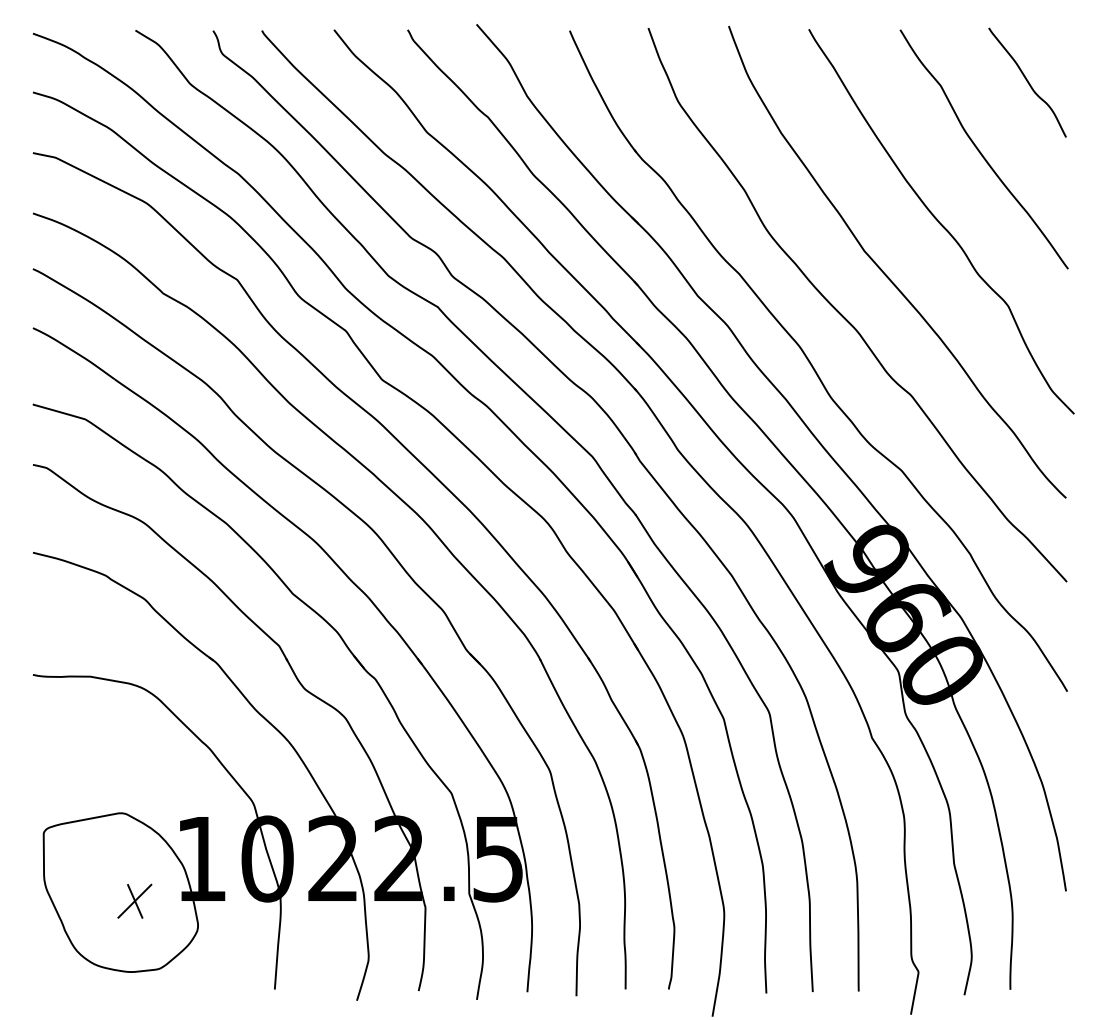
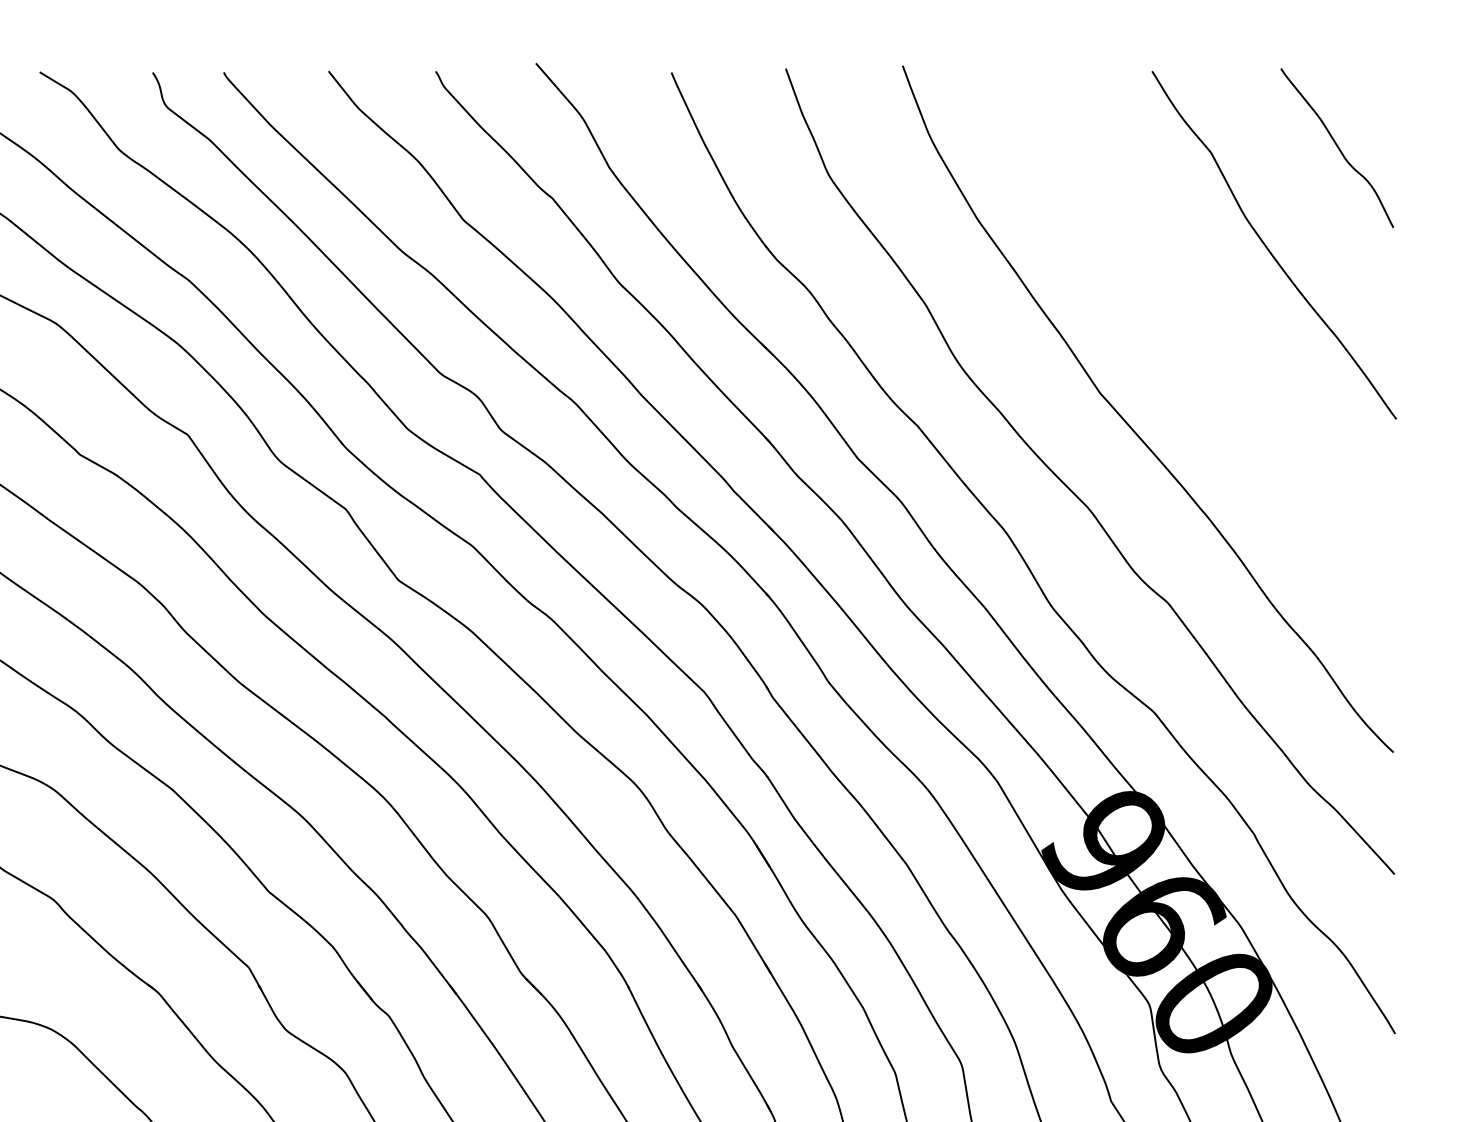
curve: (940, 222) -> (1210, 351), removed

